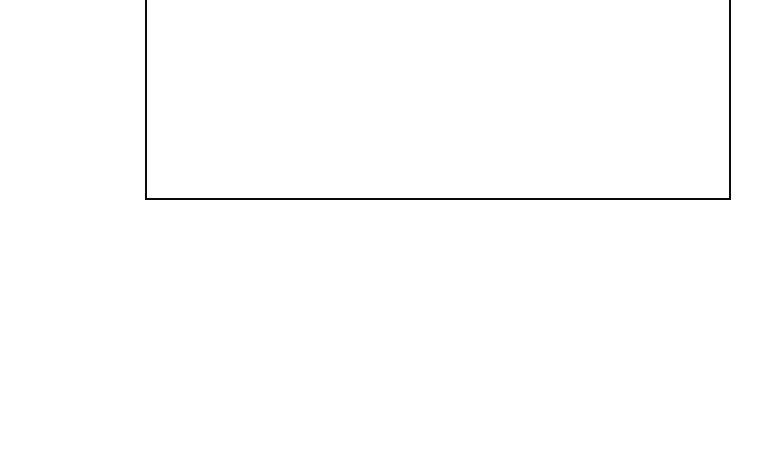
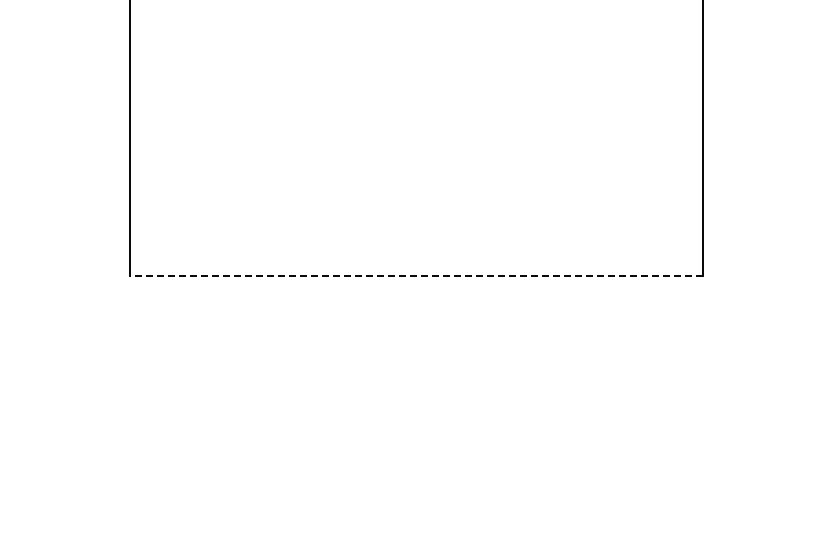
line: (438, 198) -> (416, 275), solid -> dashed

